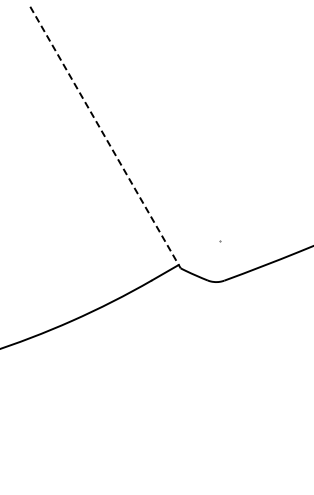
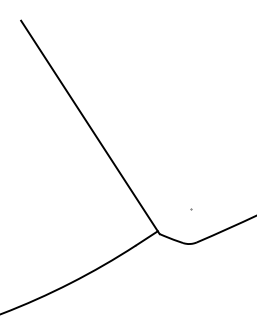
line: (105, 137) -> (90, 127), dashed -> solid

